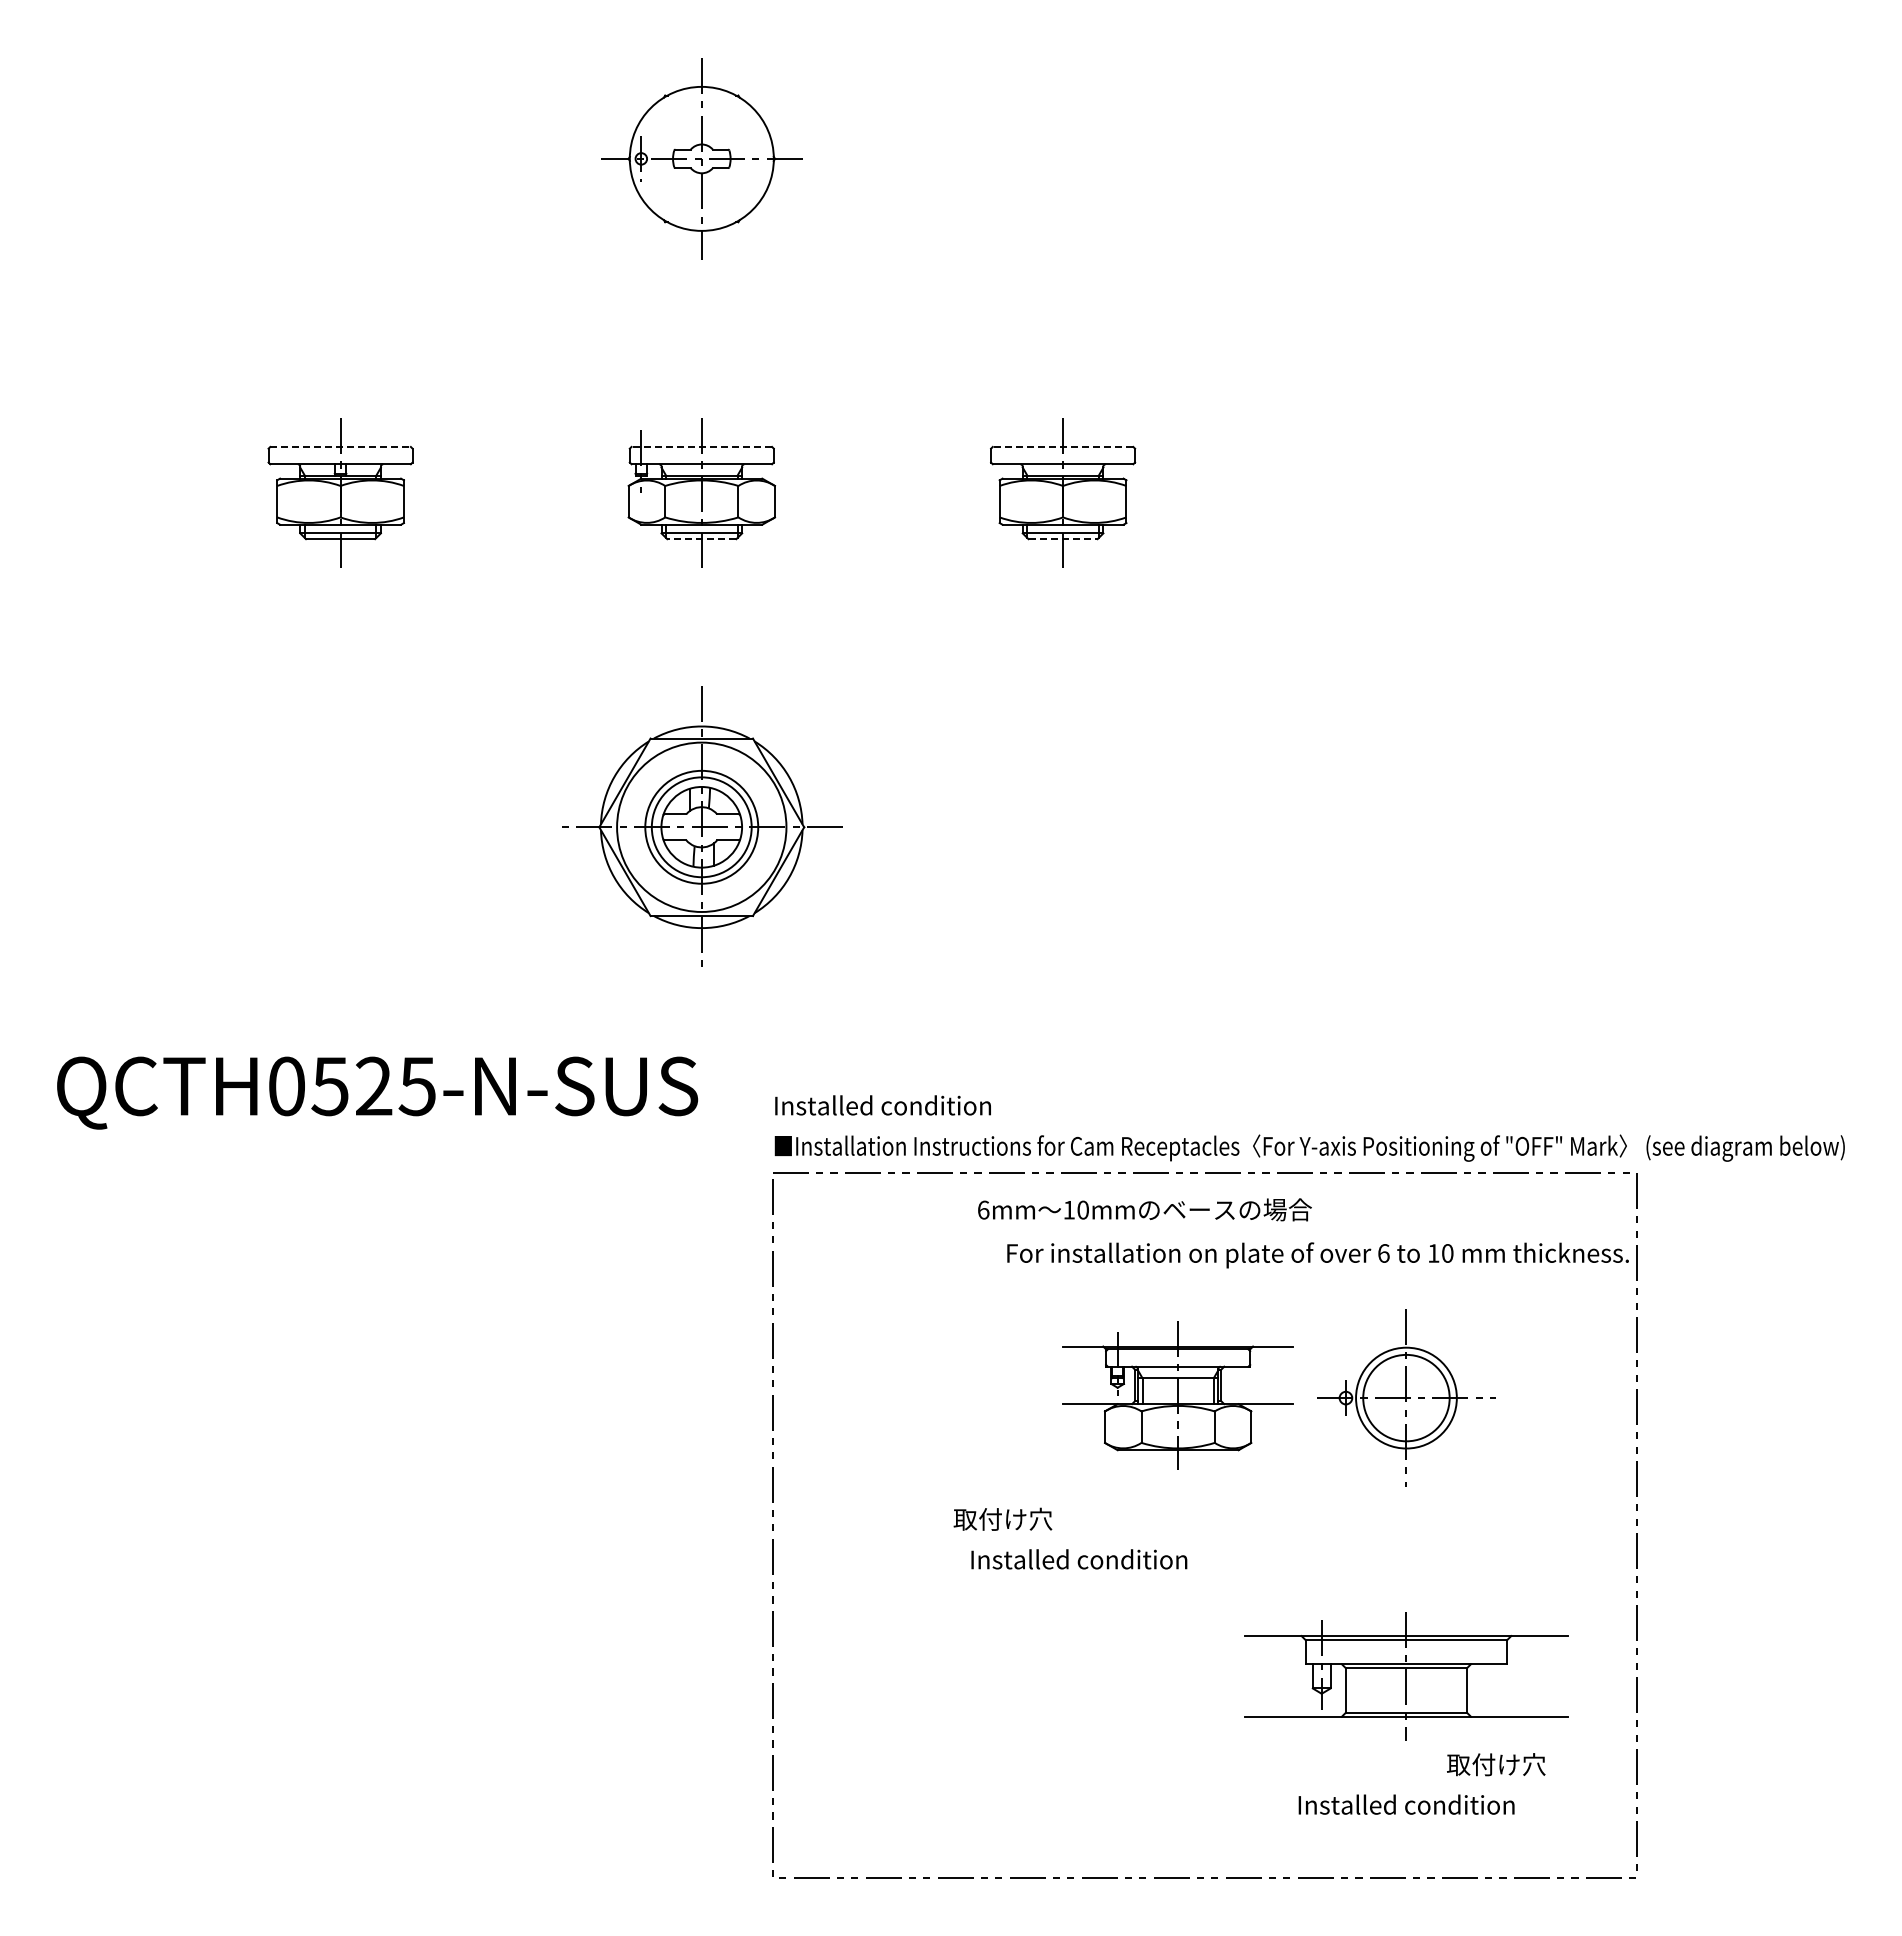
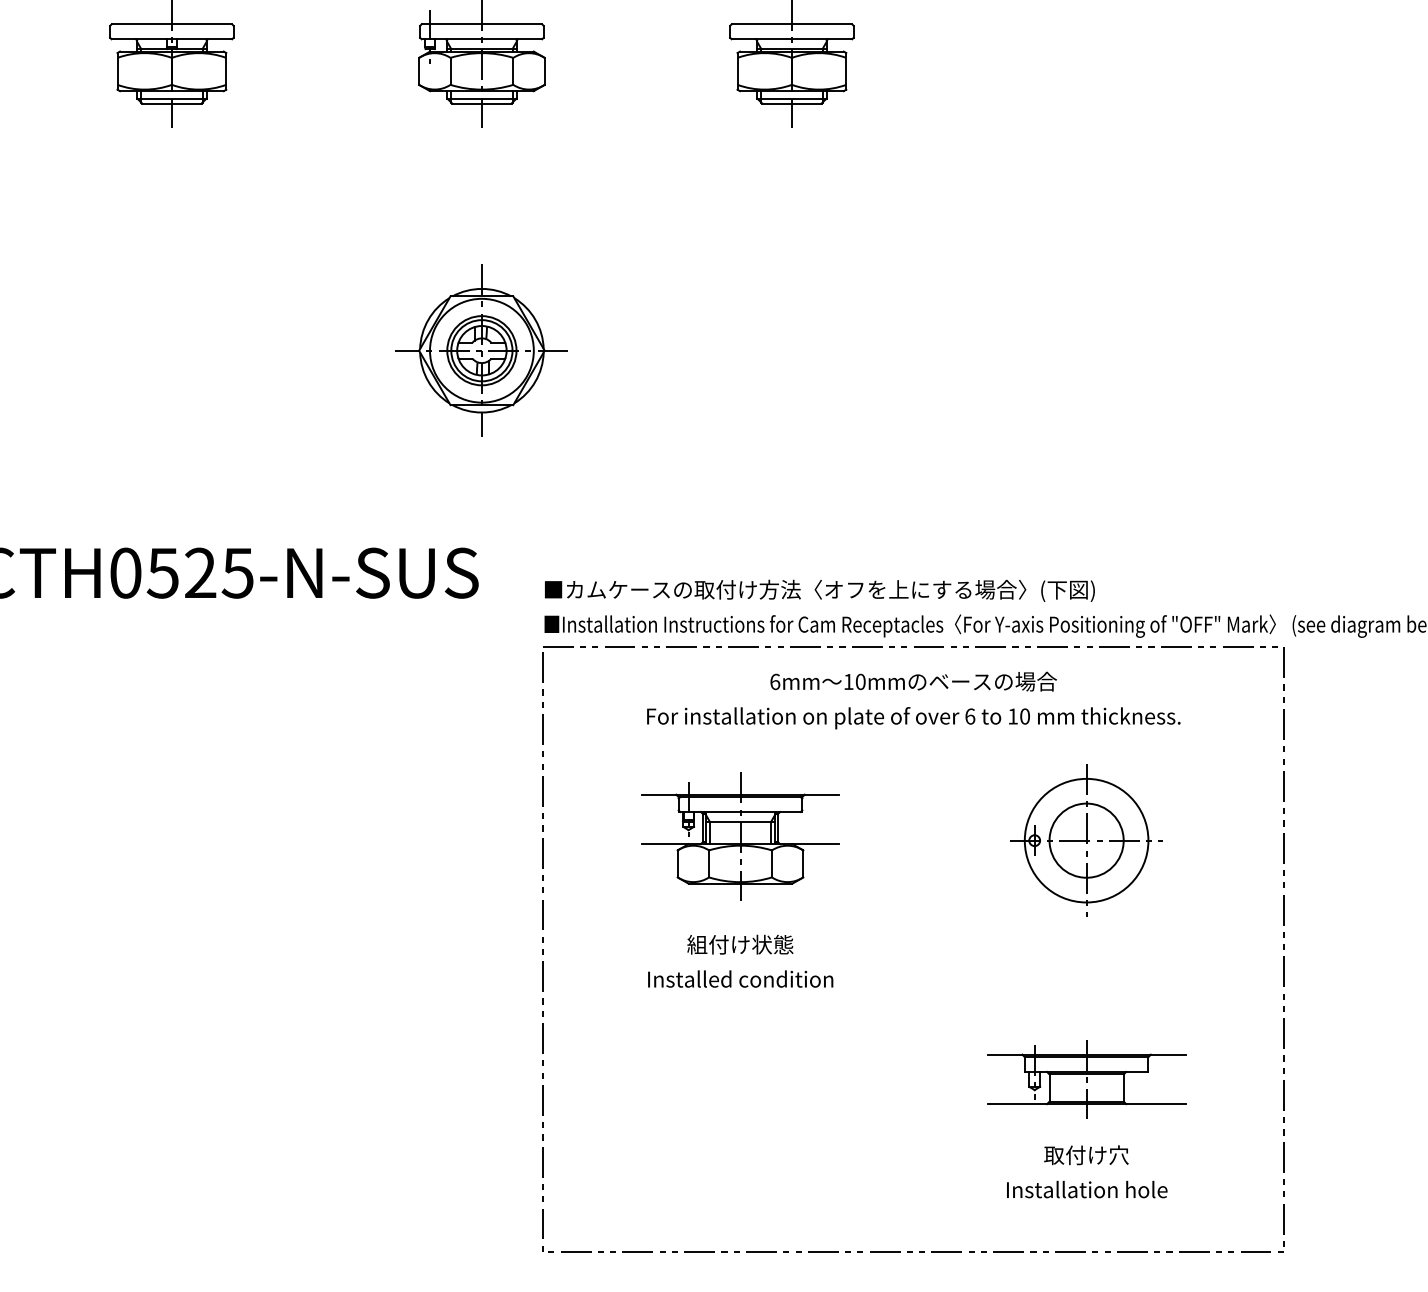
line: (341, 446) -> (172, 24), dashed -> solid
line: (701, 446) -> (481, 24), dashed -> solid
line: (1062, 446) -> (791, 24), dashed -> solid
line: (701, 539) -> (481, 103), dashed -> solid
line: (1063, 539) -> (792, 103), dashed -> solid
part: (701, 826) -> (481, 350), size x0.71
text: (1095, 1106) -> (819, 590), Installed condition -> ■カムケースの取付け方法〈オフを上にする場合〉(下図)
text: (1144, 1209) -> (913, 681), moved
text: (1317, 1255) -> (913, 718), moved
part: (1177, 1395) -> (739, 836), moved
circle: (1406, 1398) -> (1086, 841), size x1.43
text: (1002, 1518) -> (739, 944), 取付け穴 -> 組付け状態
text: (1079, 1559) -> (740, 979), moved
part: (1406, 1675) -> (1086, 1078), size x0.71
text: (1496, 1764) -> (1086, 1155), moved
text: (1406, 1804) -> (1086, 1189), Installed condition -> Installation hole

